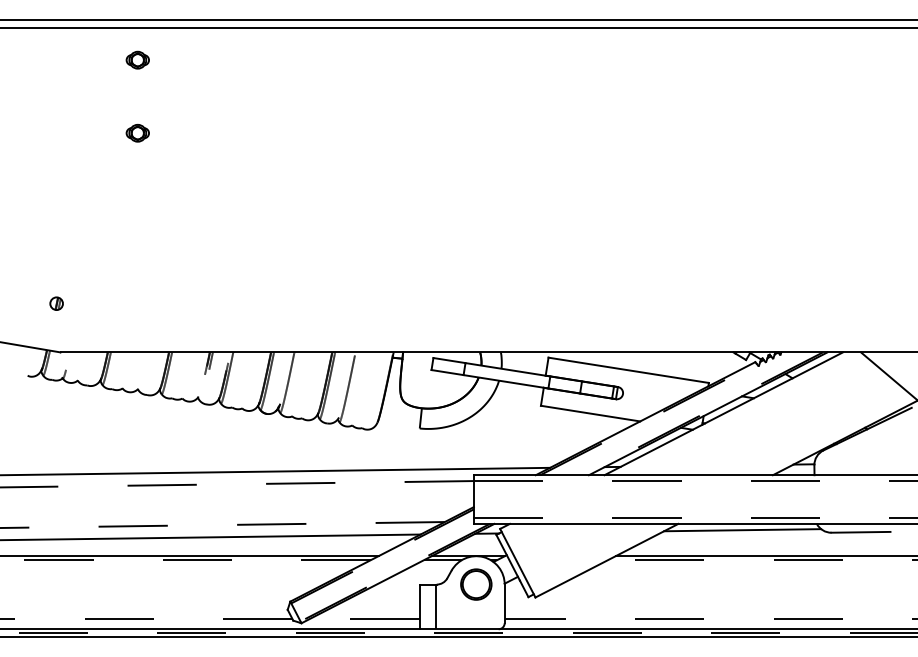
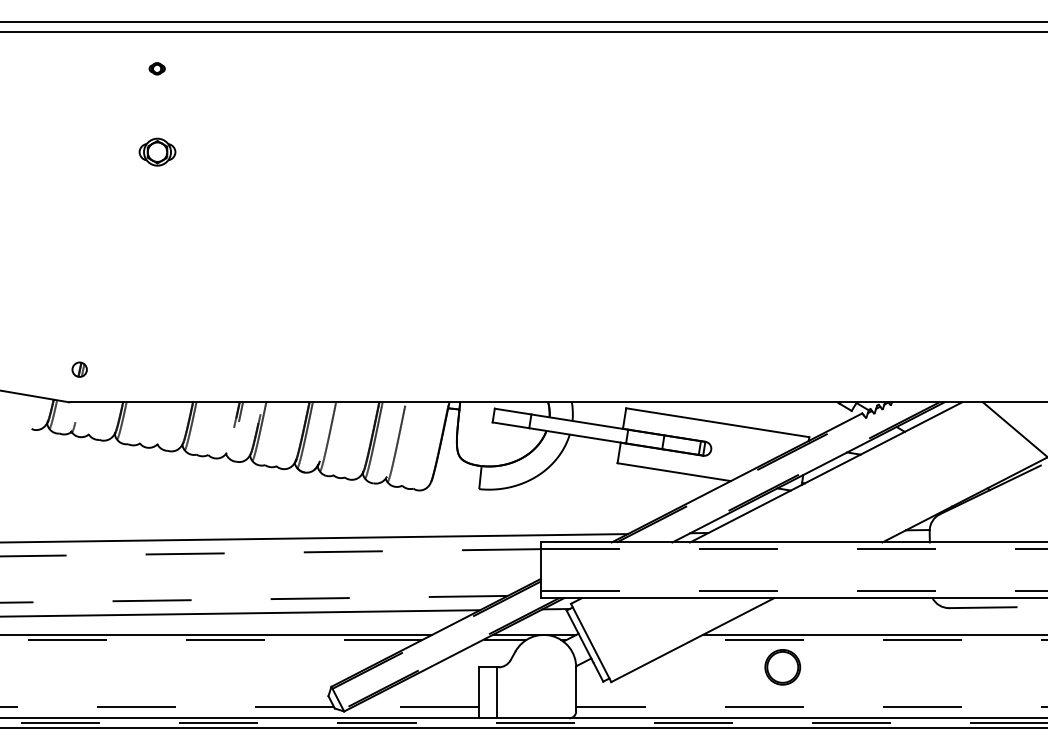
part: (137, 60) -> (156, 68), size x0.6
part: (137, 132) -> (156, 151), size x1.4
part: (56, 303) -> (79, 369), moved
line: (742, 530) -> (847, 605), removed
part: (476, 584) -> (782, 667), moved

